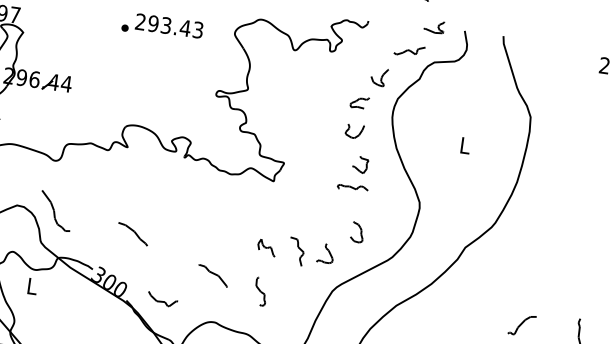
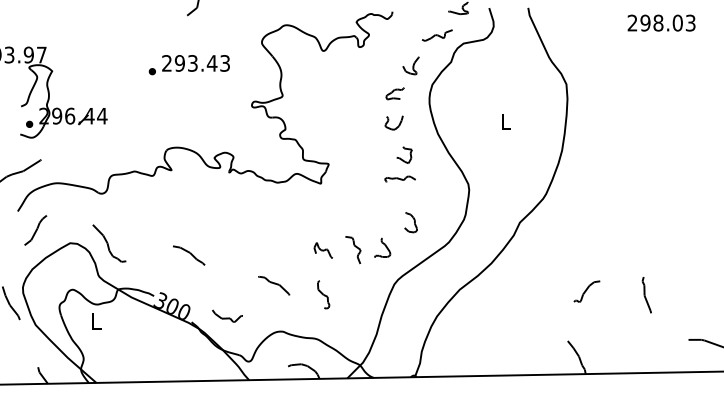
text: (161, 27) -> (188, 65), moved

